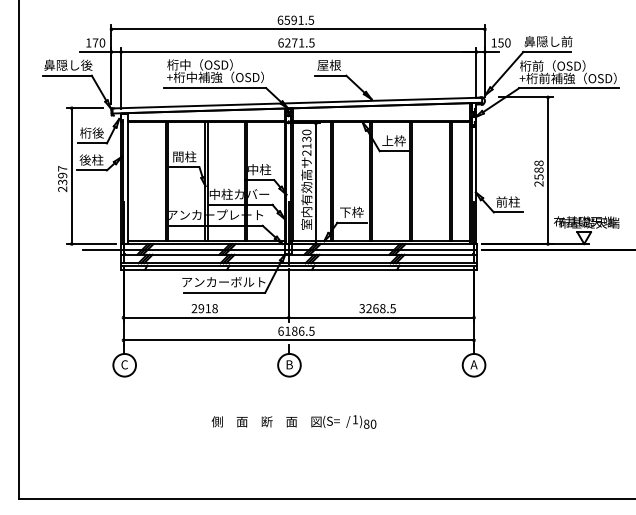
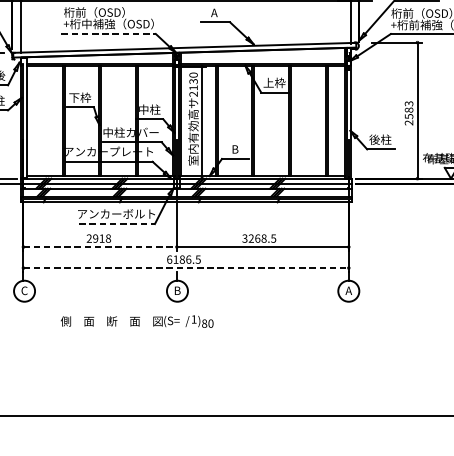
text: (185, 64) -> (80, 12), 桁中（OSD） -> 桁前（OSD）
text: (328, 64) -> (213, 12), 屋根 -> A
line: (215, 88) -> (108, 34), solid -> dashed
text: (184, 156) -> (80, 97), 間柱 -> 下枠
text: (538, 163) -> (408, 103), 2588 -> 2583
text: (501, 201) -> (374, 139), 前柱 -> 後柱
text: (351, 211) -> (235, 148), 下枠 -> B
line: (224, 292) -> (117, 223), solid -> dashed
line: (206, 317) -> (100, 246), solid -> dashed
line: (299, 340) -> (186, 268), solid -> dashed
text: (293, 421) -> (136, 321), moved

